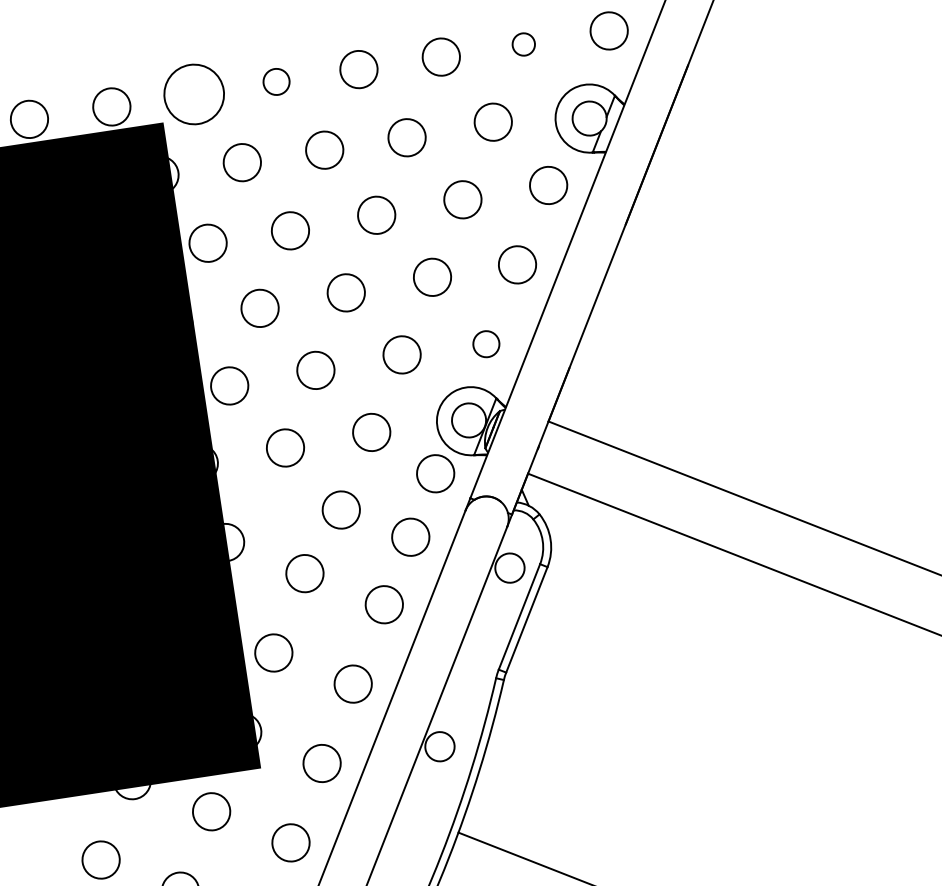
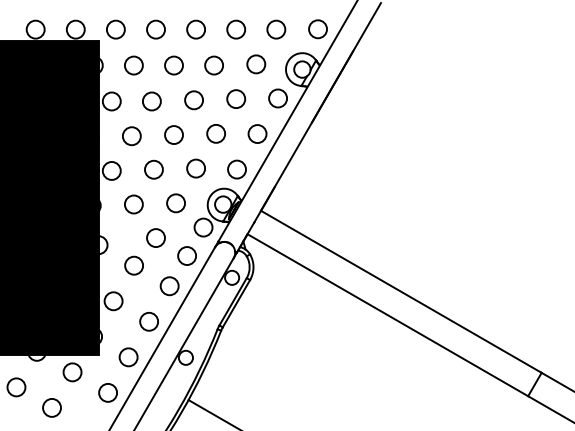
circle: (523, 44) -> (276, 29), size x1.67
circle: (275, 81) -> (155, 29), size x1.43
circle: (193, 94) -> (115, 29), size x0.62
circle: (485, 344) -> (236, 169), size x1.43

